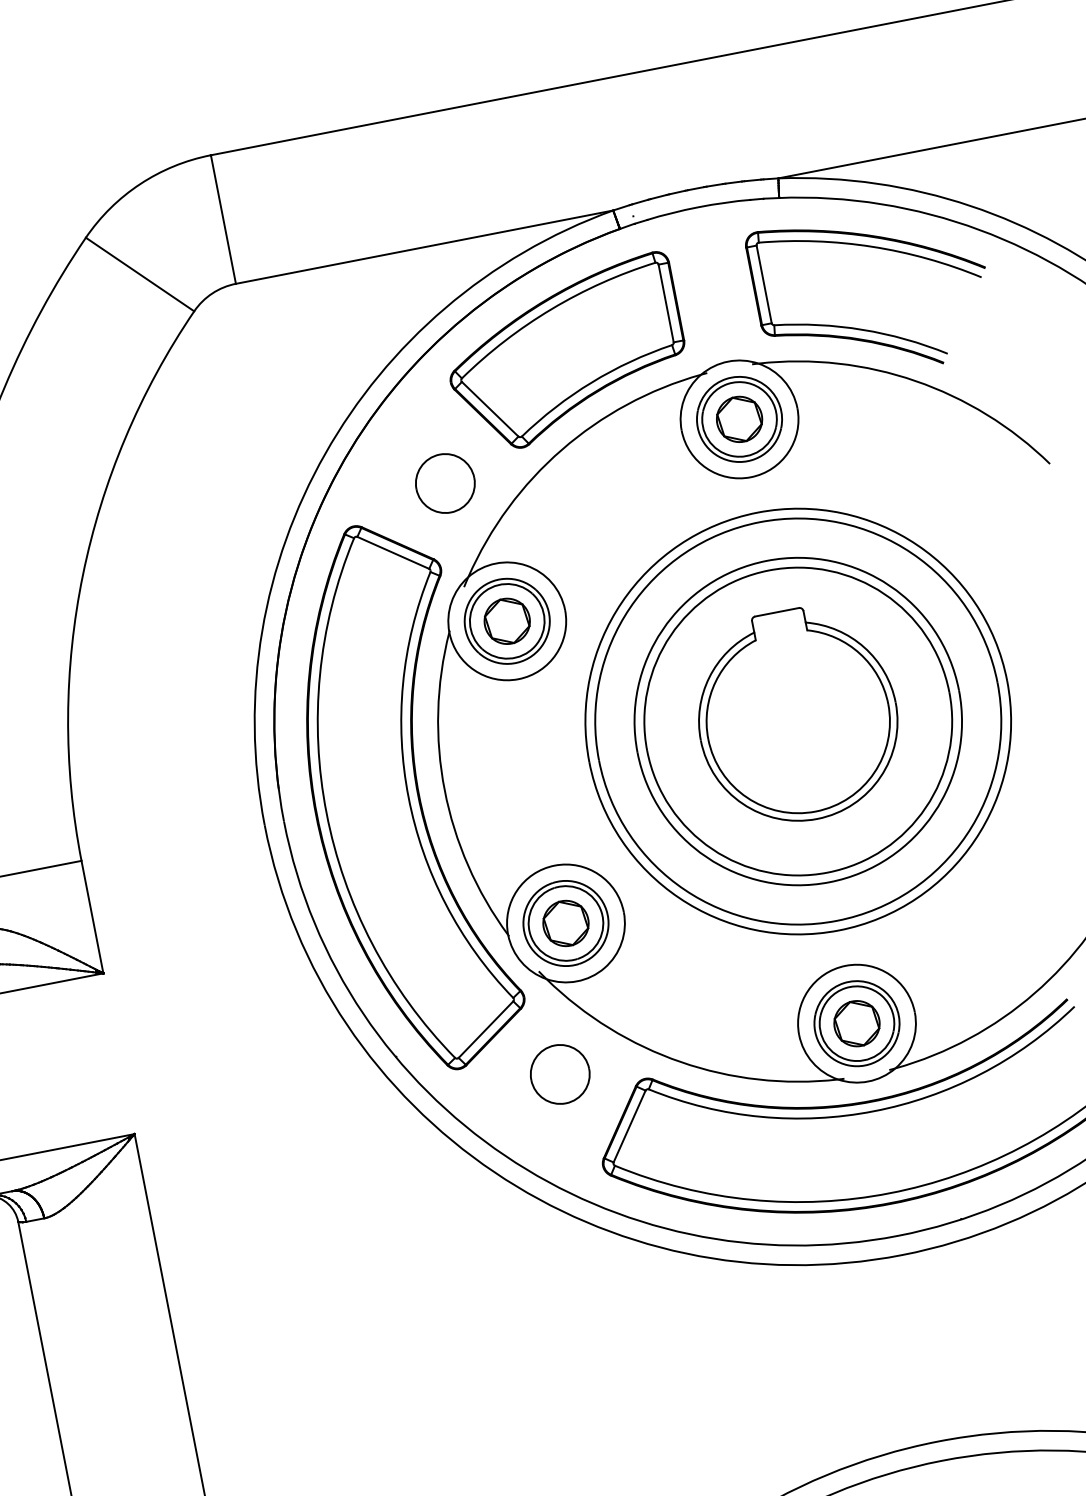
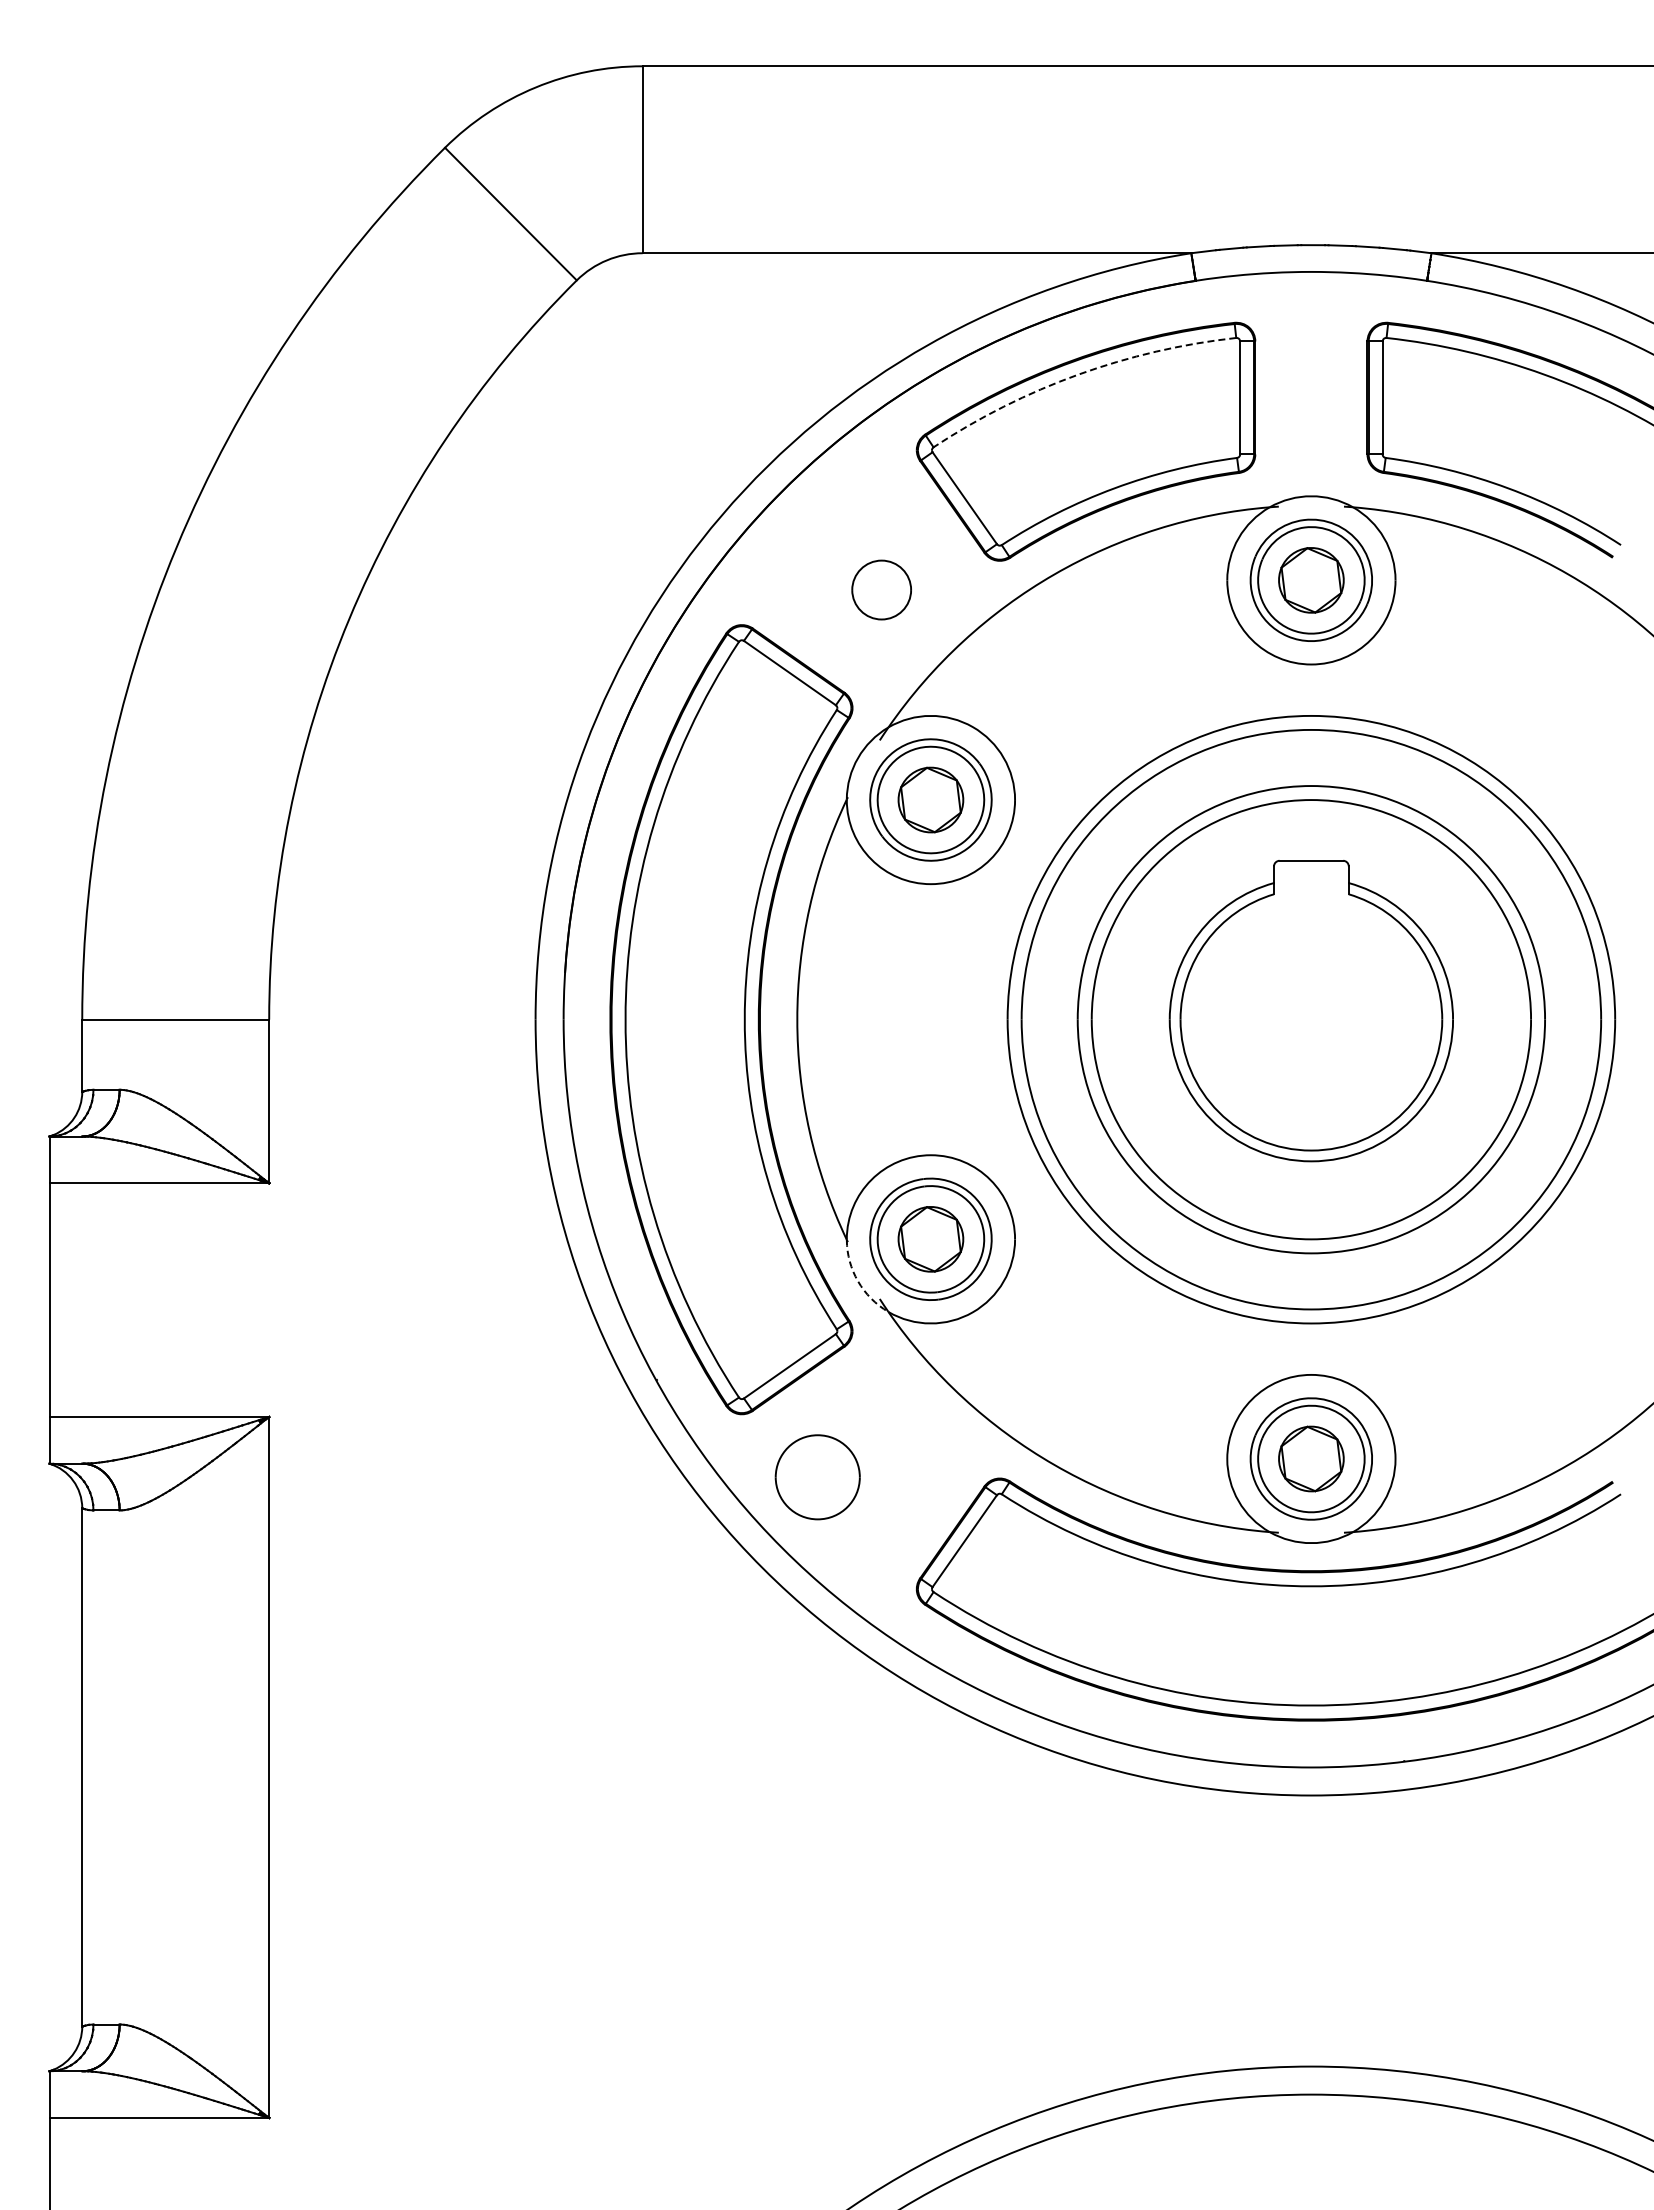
arc: (551, 308) -> (1078, 374), solid -> dashed
part: (445, 483) -> (881, 589), size x0.7
arc: (521, 962) -> (858, 1281), solid -> dashed
part: (560, 1074) -> (817, 1477), moved

